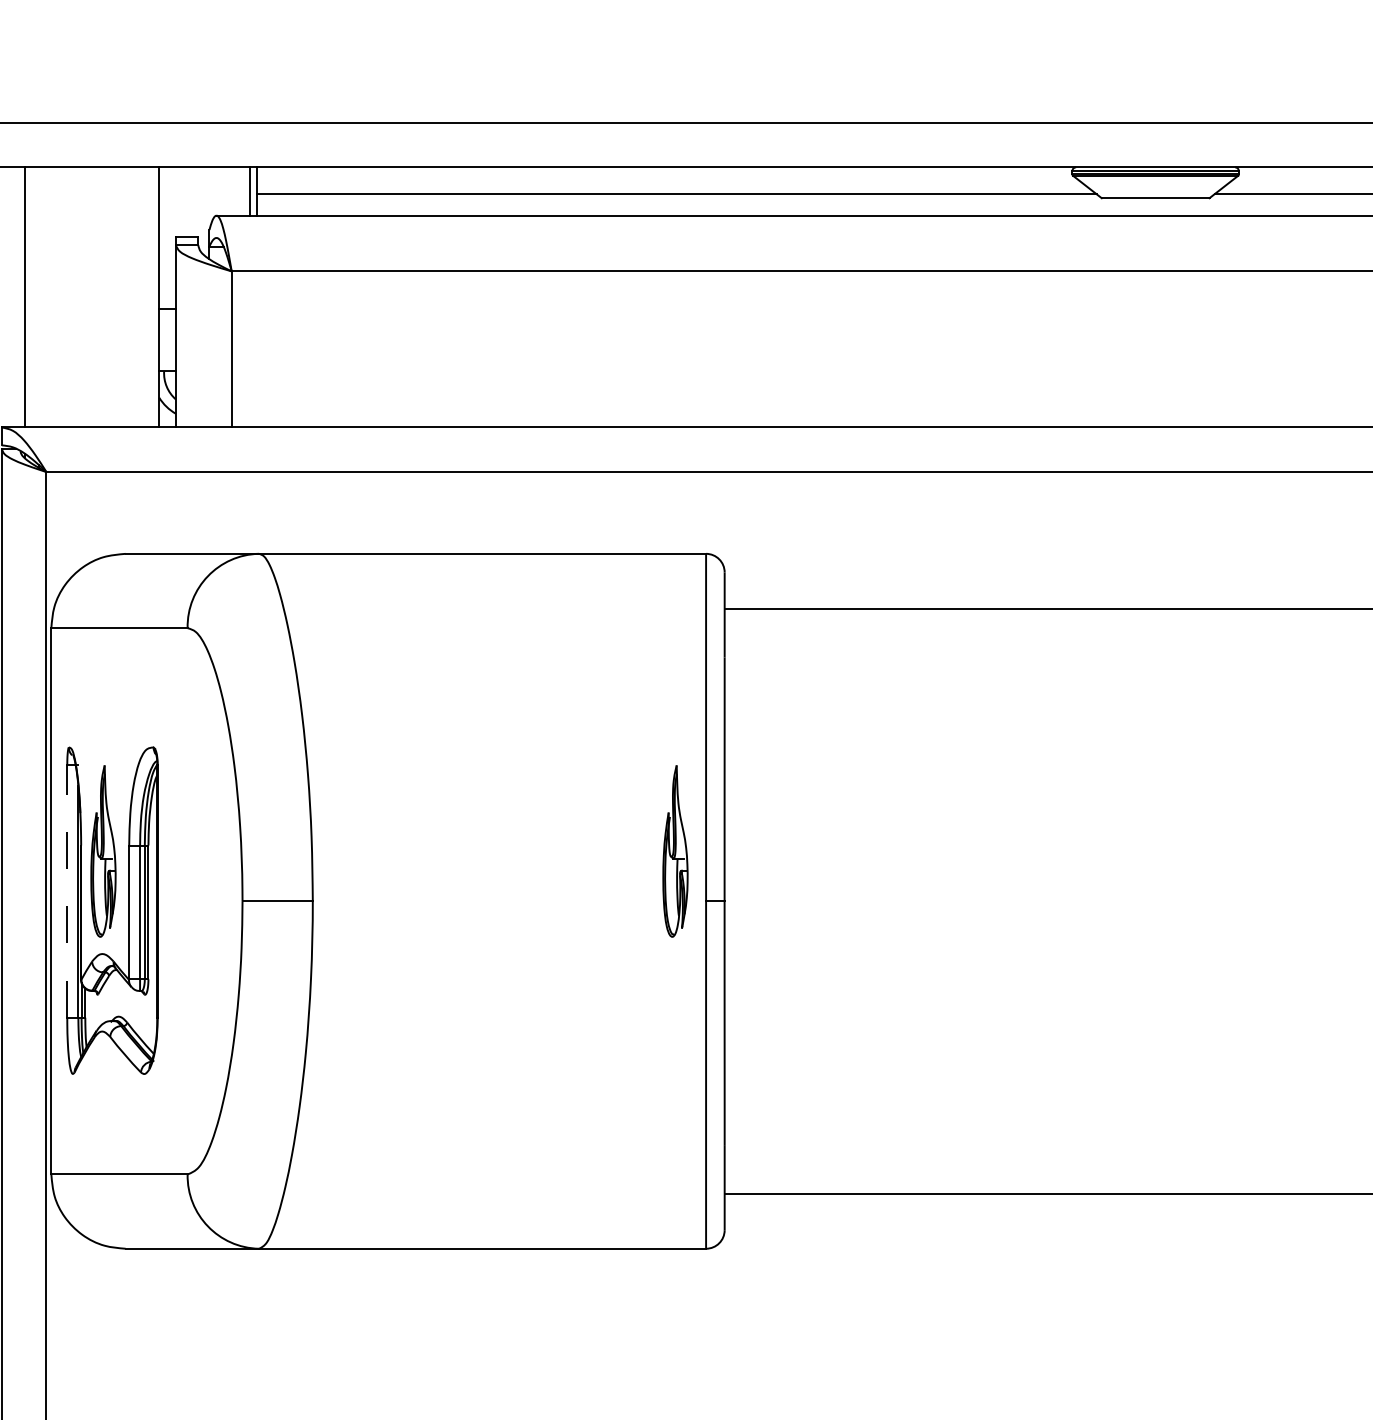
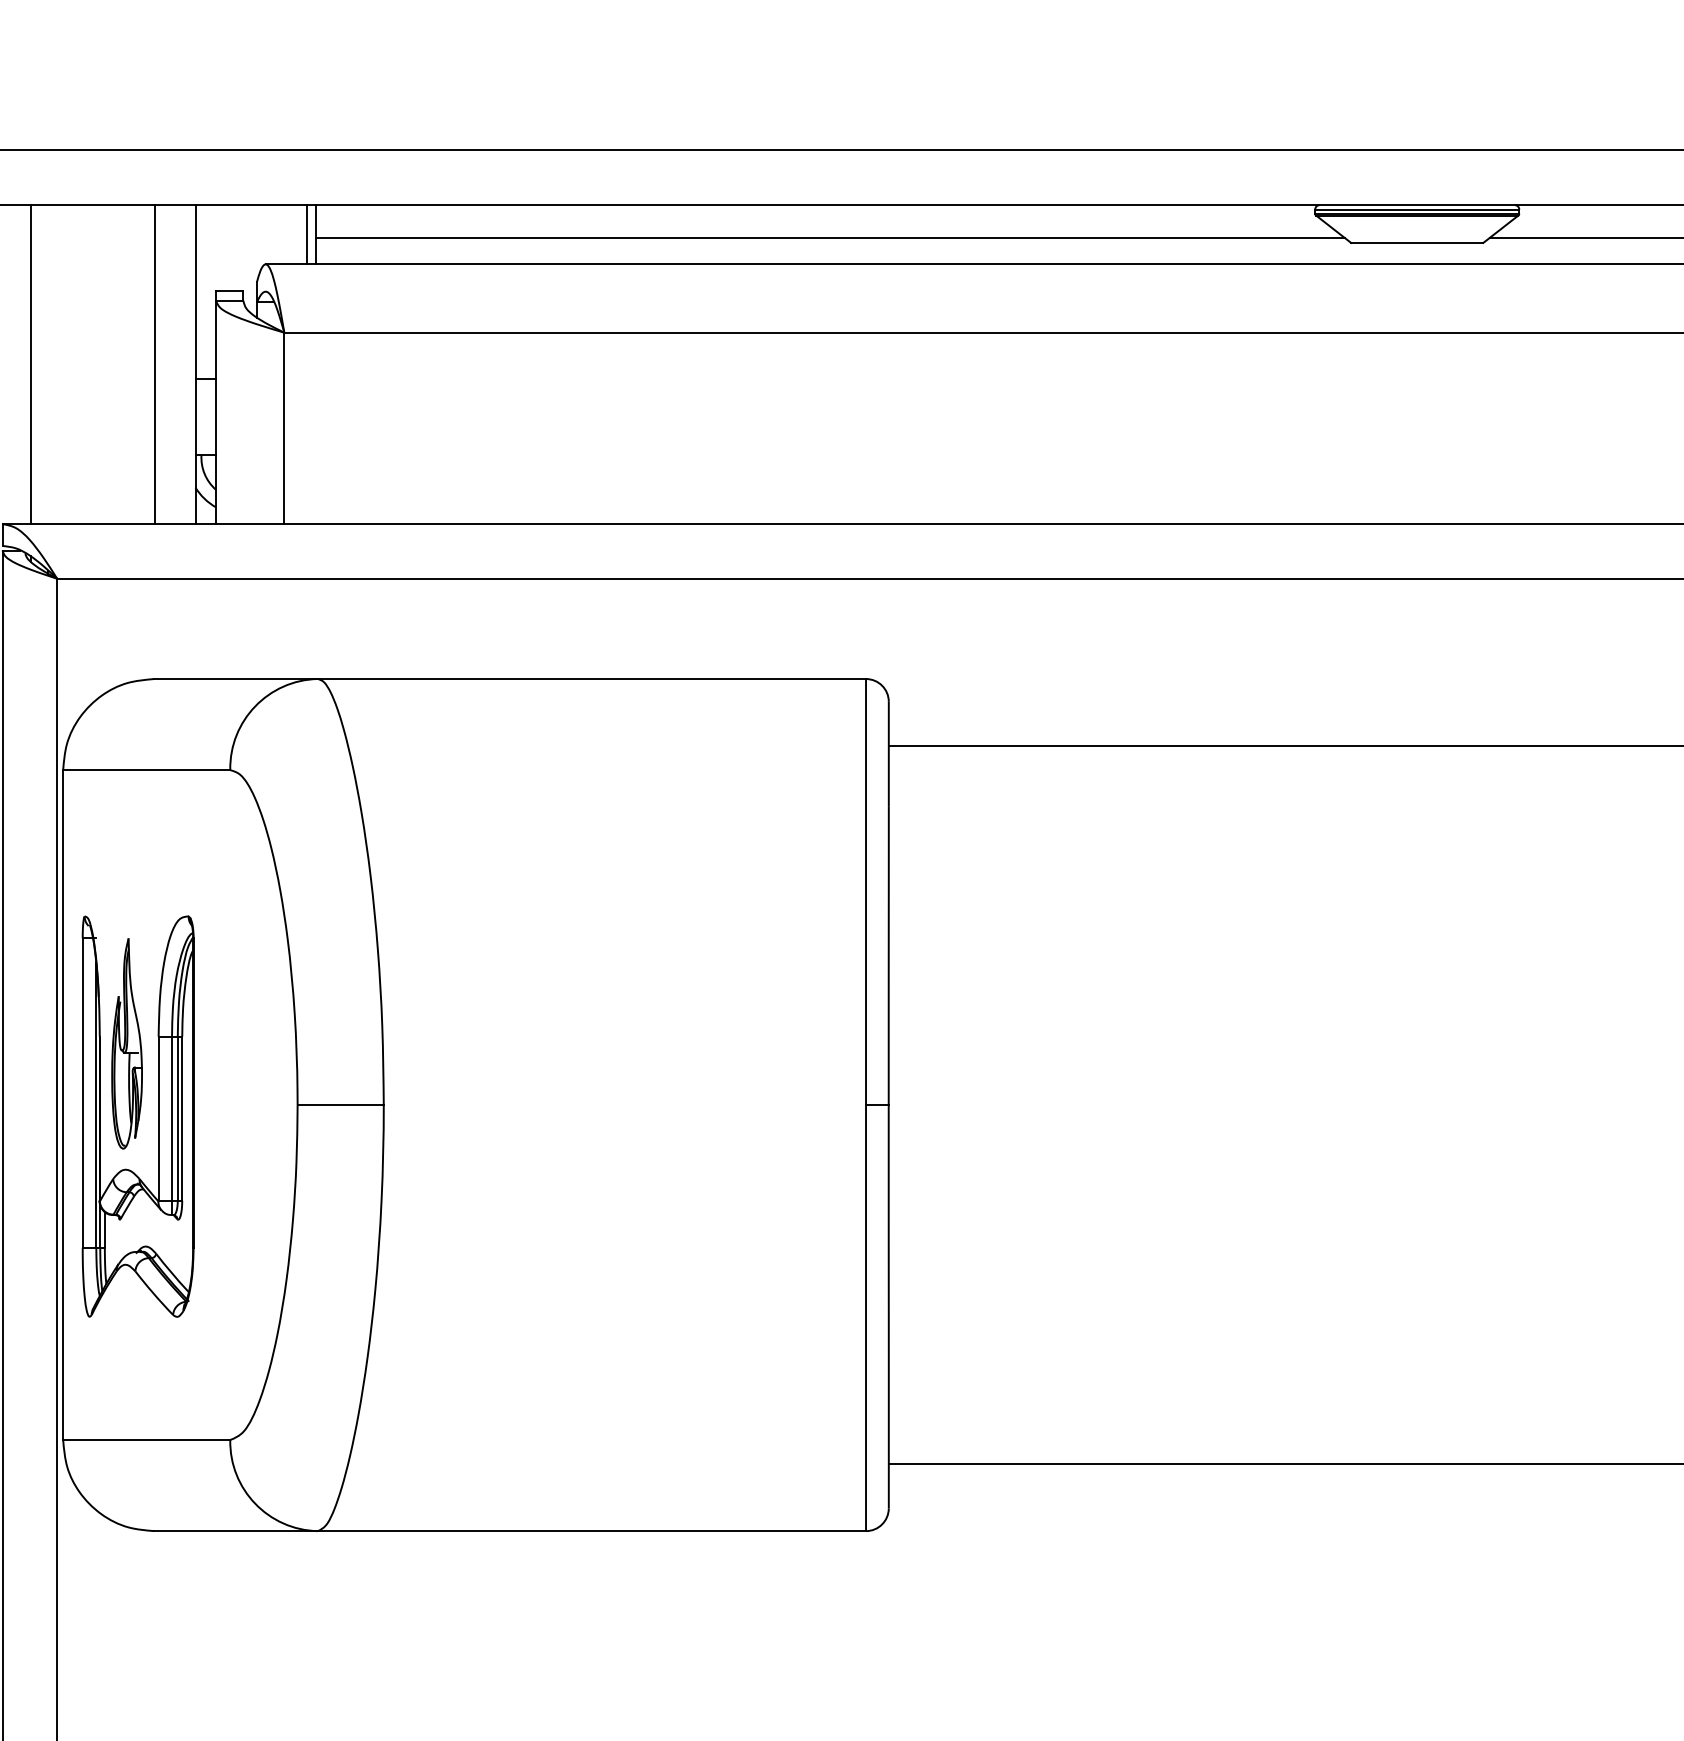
line: (126, 297) -> (155, 364), added
part: (675, 851) -> (828, 1044), removed
line: (67, 890) -> (82, 1091), dashed -> solid

